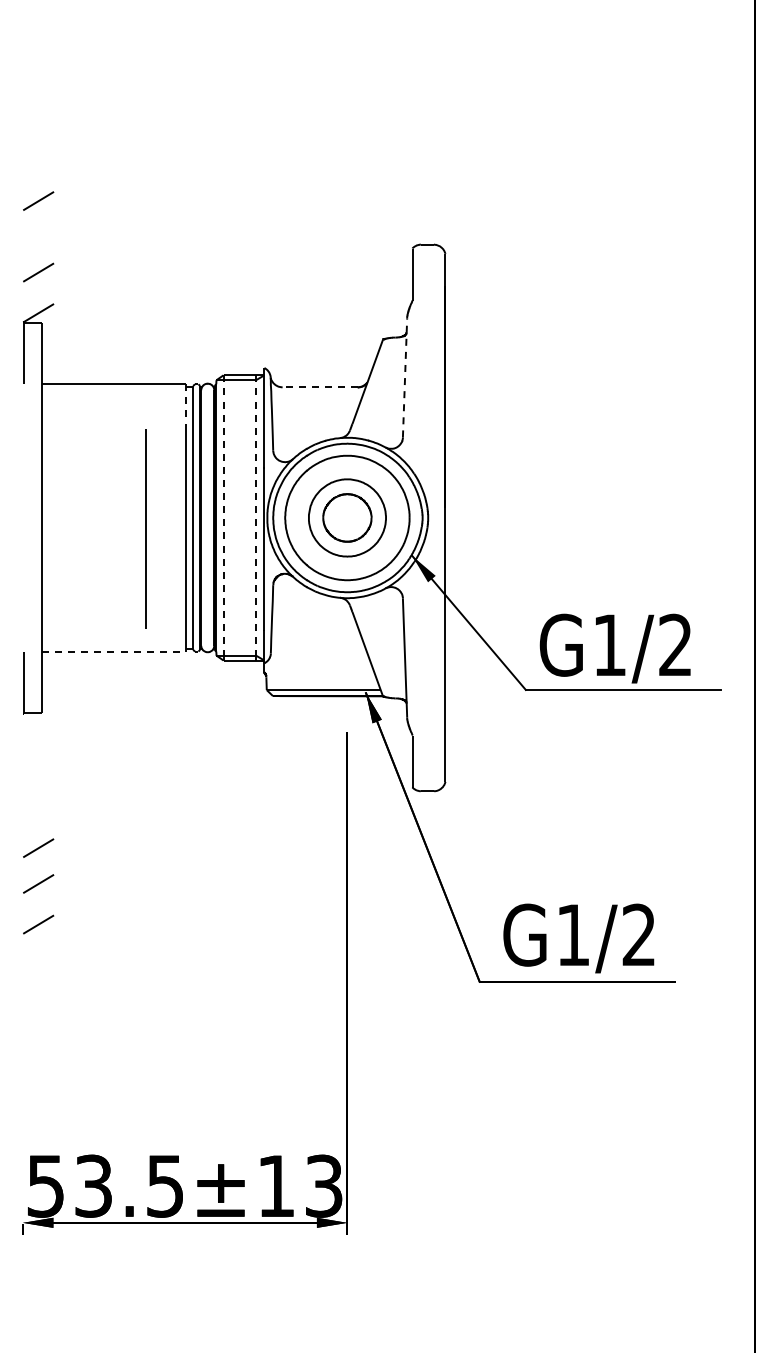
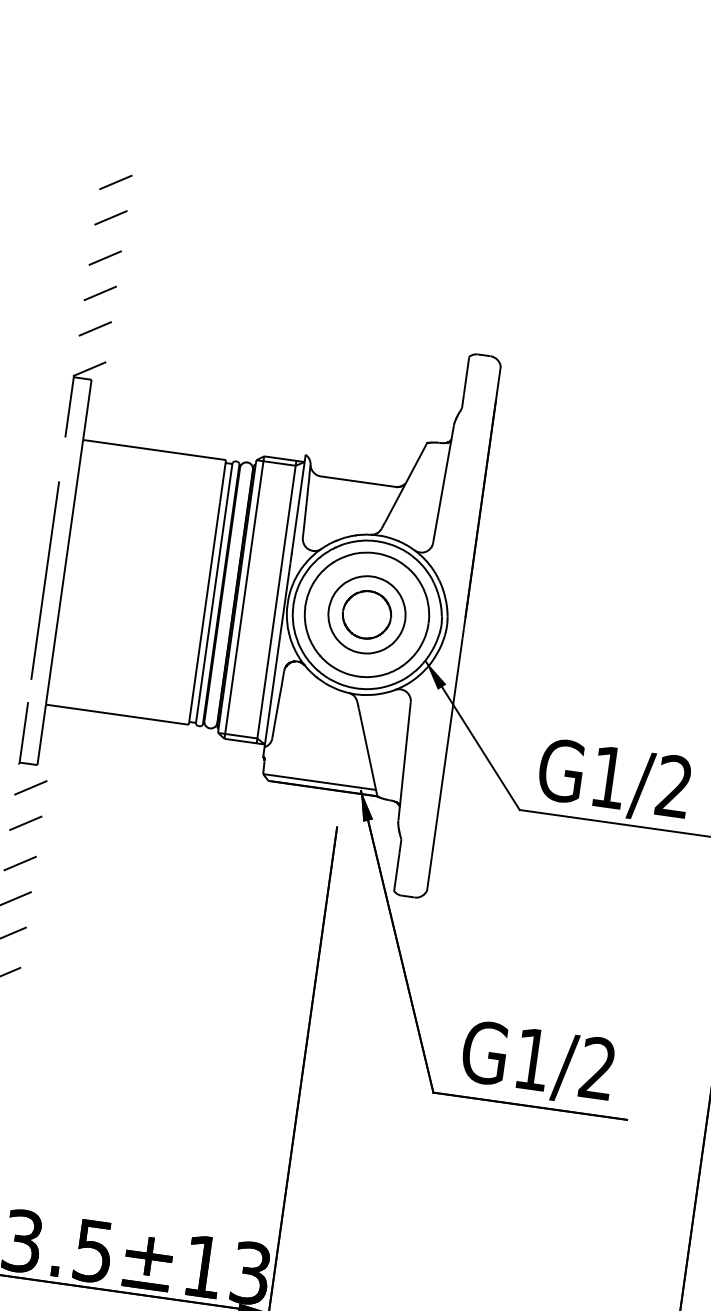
line: (38, 124) -> (115, 182), added
line: (38, 160) -> (110, 217), added
line: (38, 236) -> (100, 293), added
line: (405, 377) -> (444, 483), dashed -> solid
line: (320, 387) -> (358, 481), dashed -> solid
line: (186, 405) -> (223, 481), dashed -> solid
line: (223, 515) -> (244, 595), dashed -> solid
line: (256, 515) -> (277, 599), dashed -> solid
line: (145, 528) -> (44, 580), moved
line: (114, 651) -> (117, 714), dashed -> solid
line: (38, 735) -> (30, 787), added
line: (38, 771) -> (25, 822), added
line: (38, 812) -> (20, 863), added

